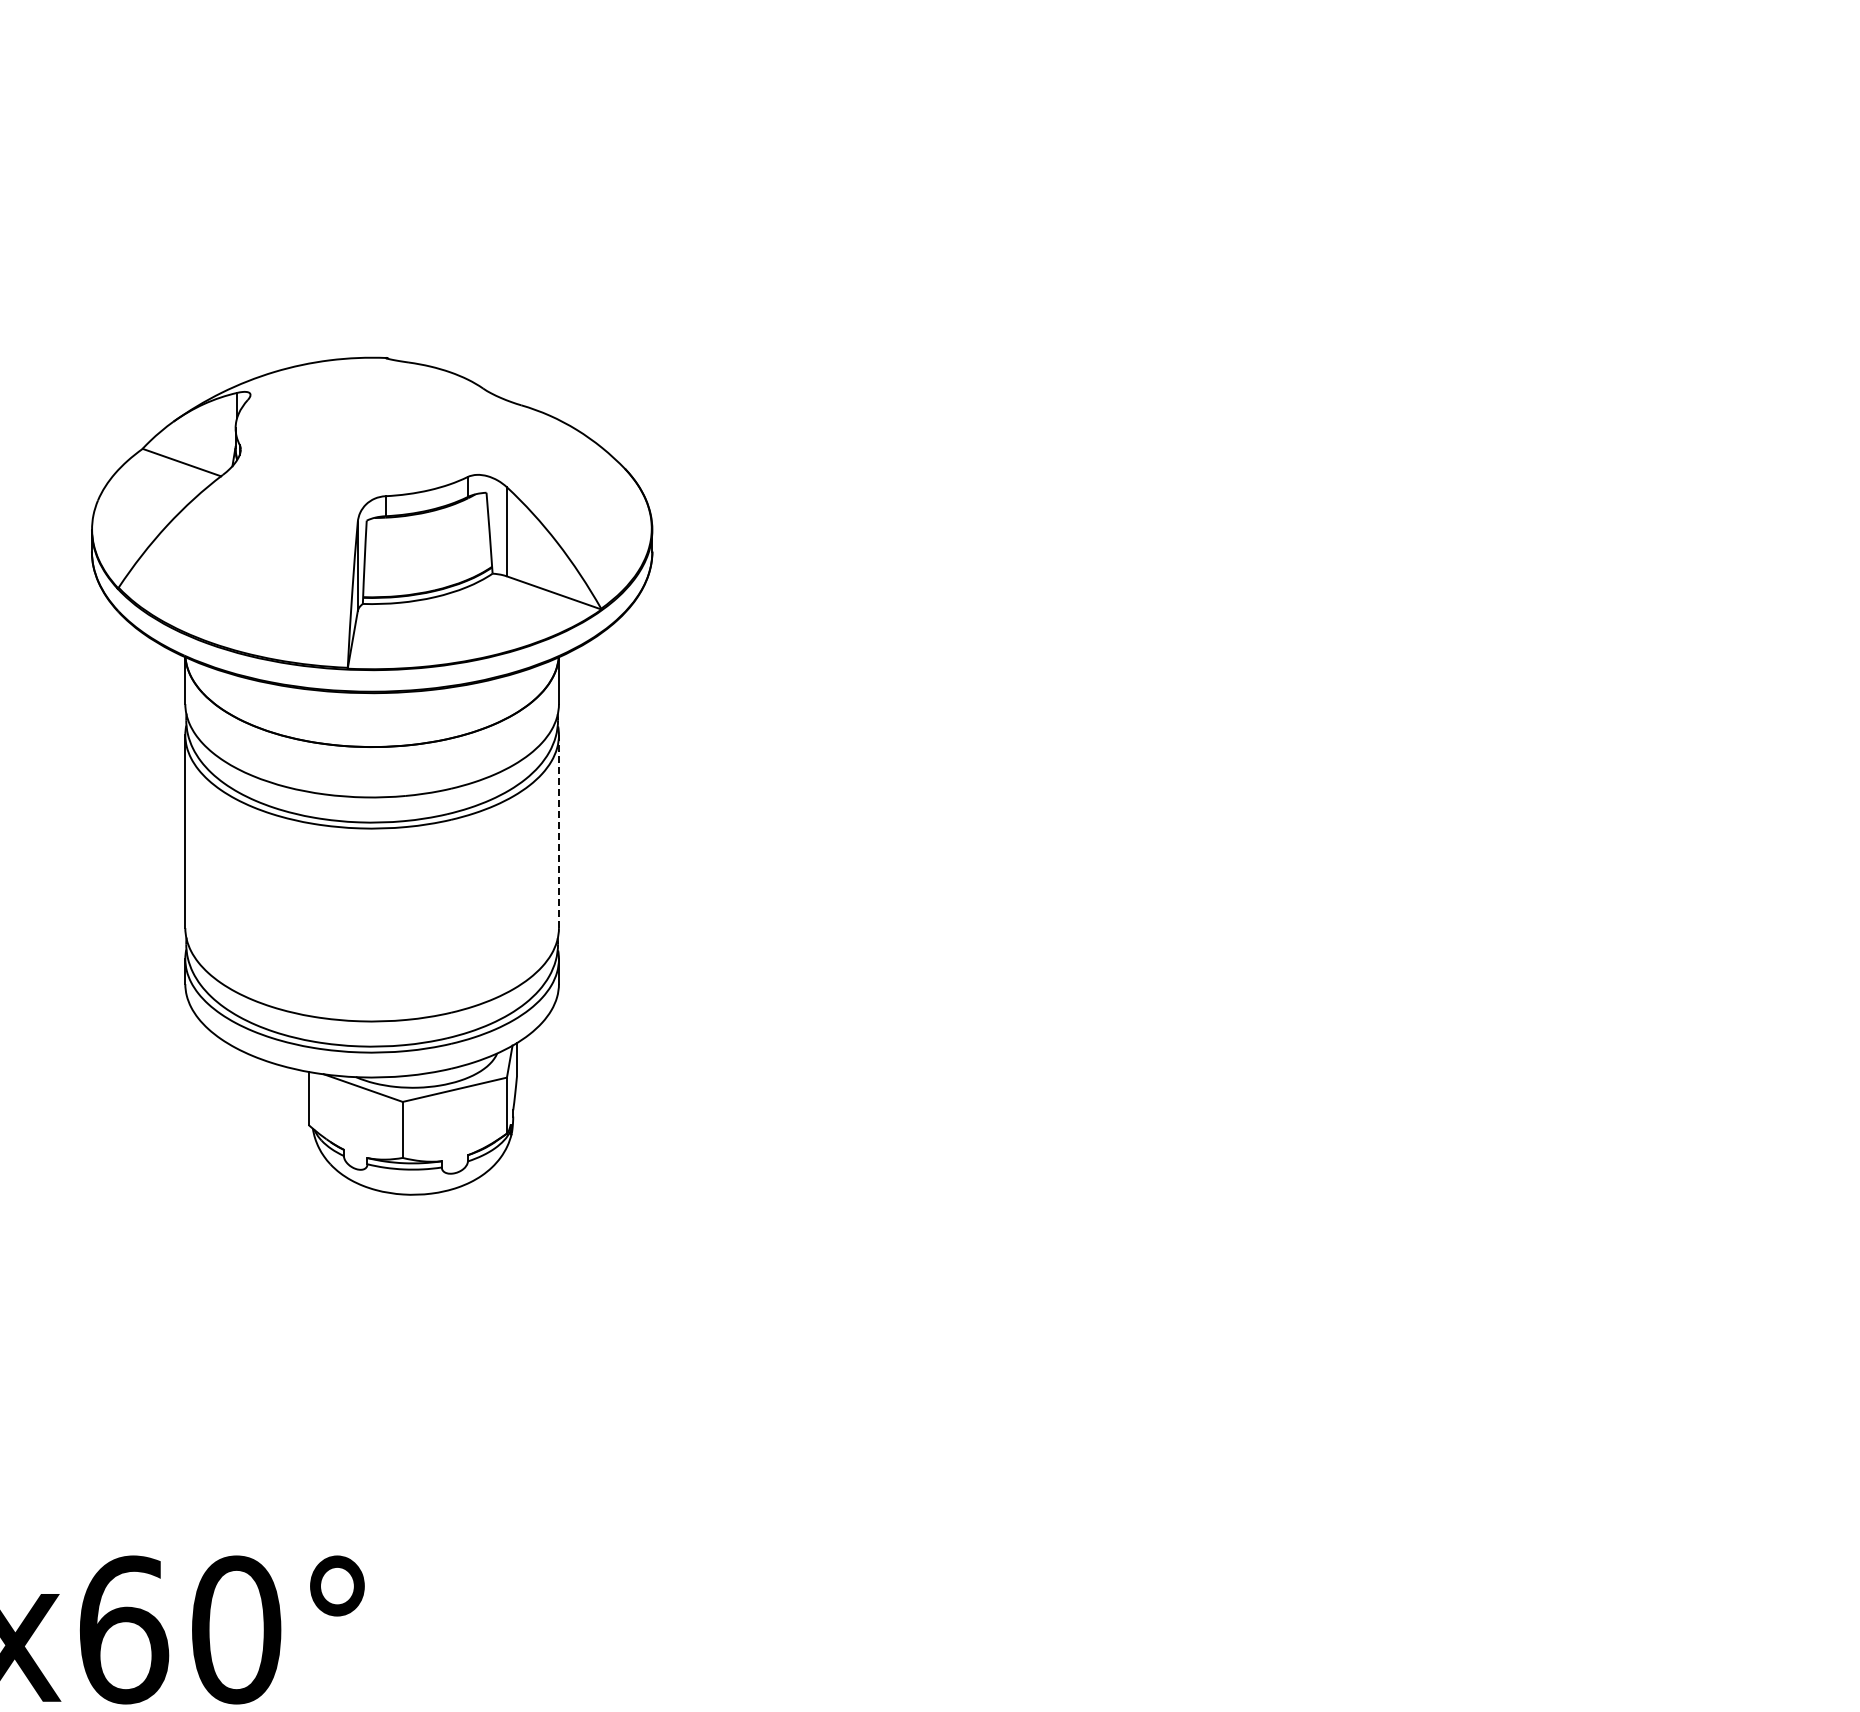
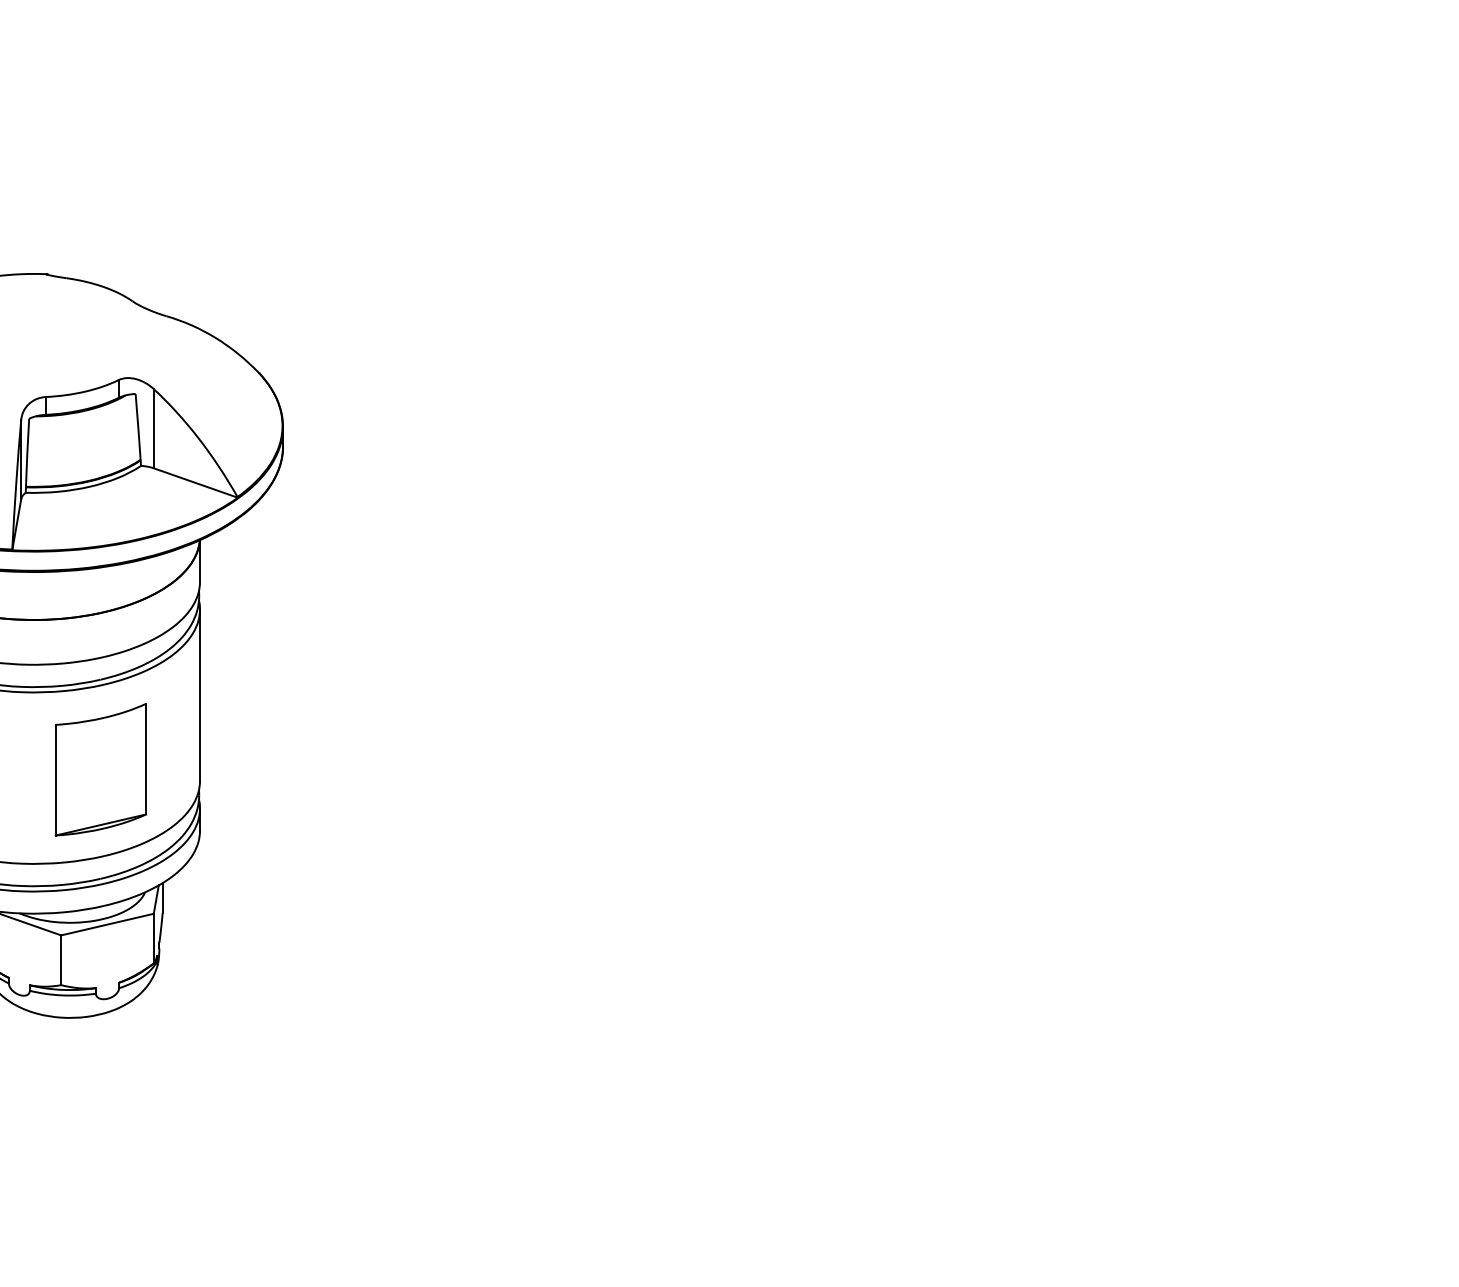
line: (558, 831) -> (199, 695), dashed -> solid
part: (447, 915) -> (100, 769), added

